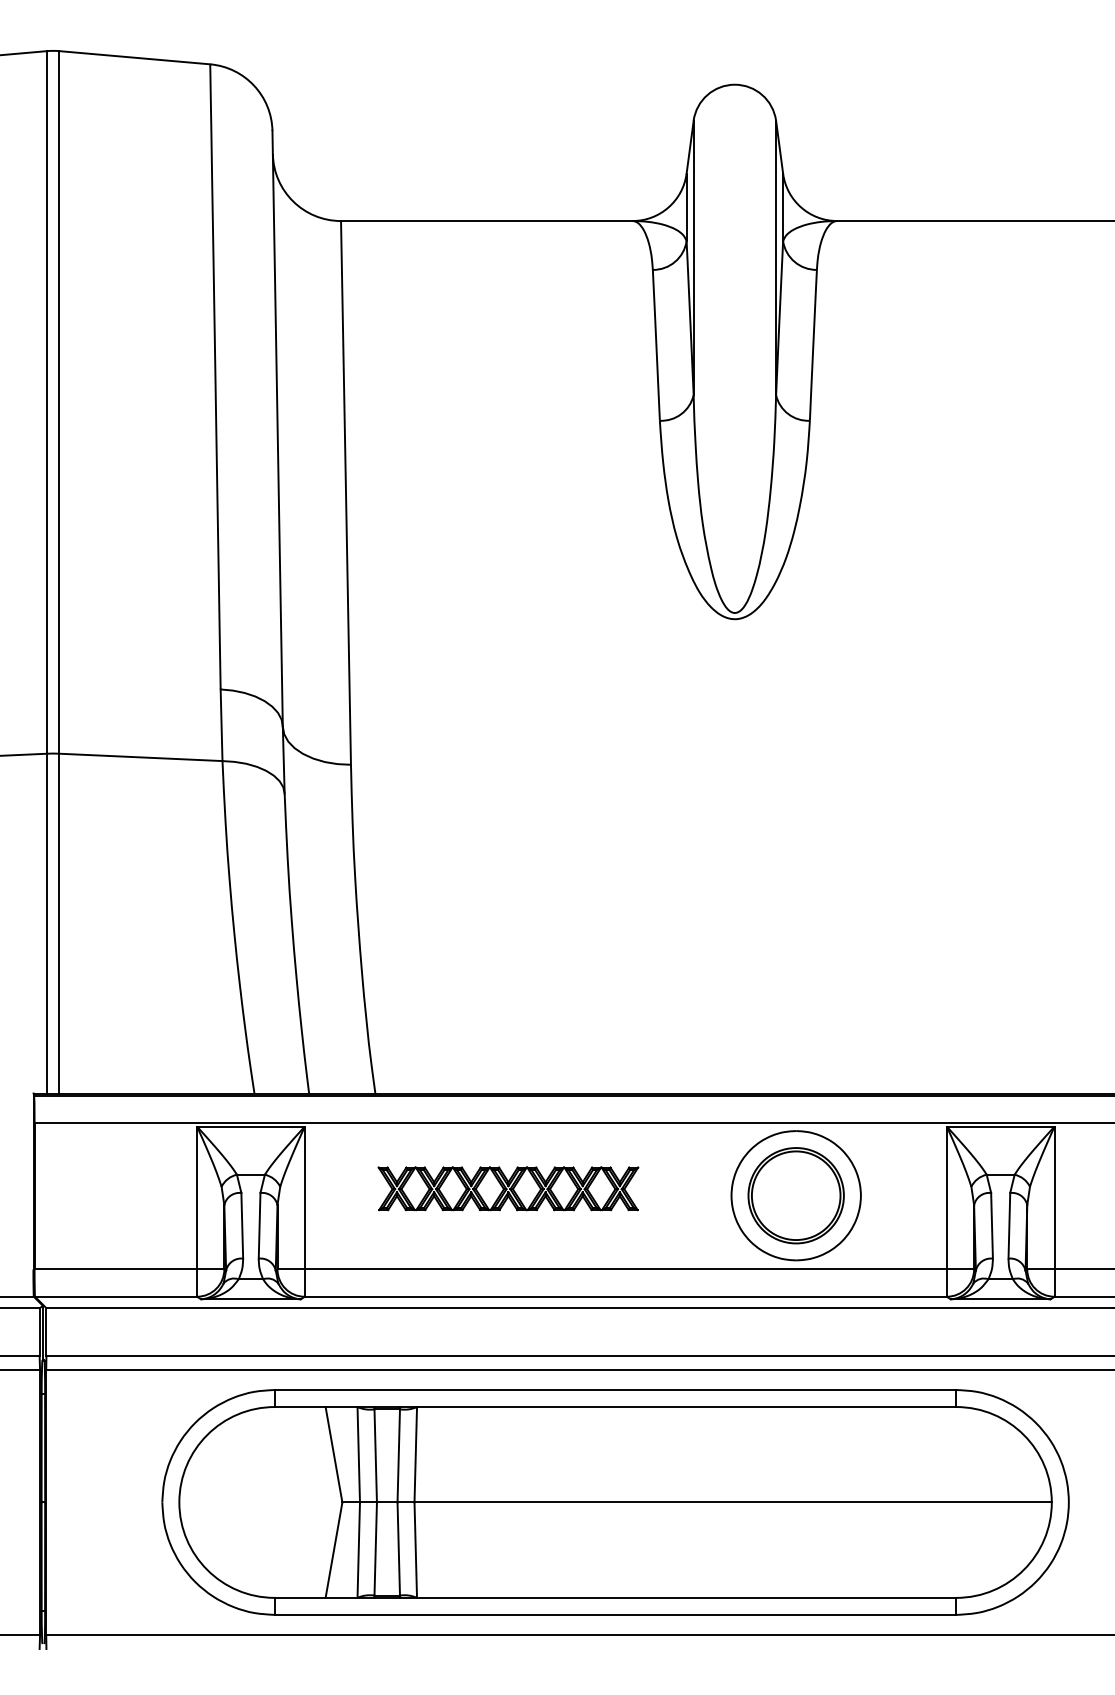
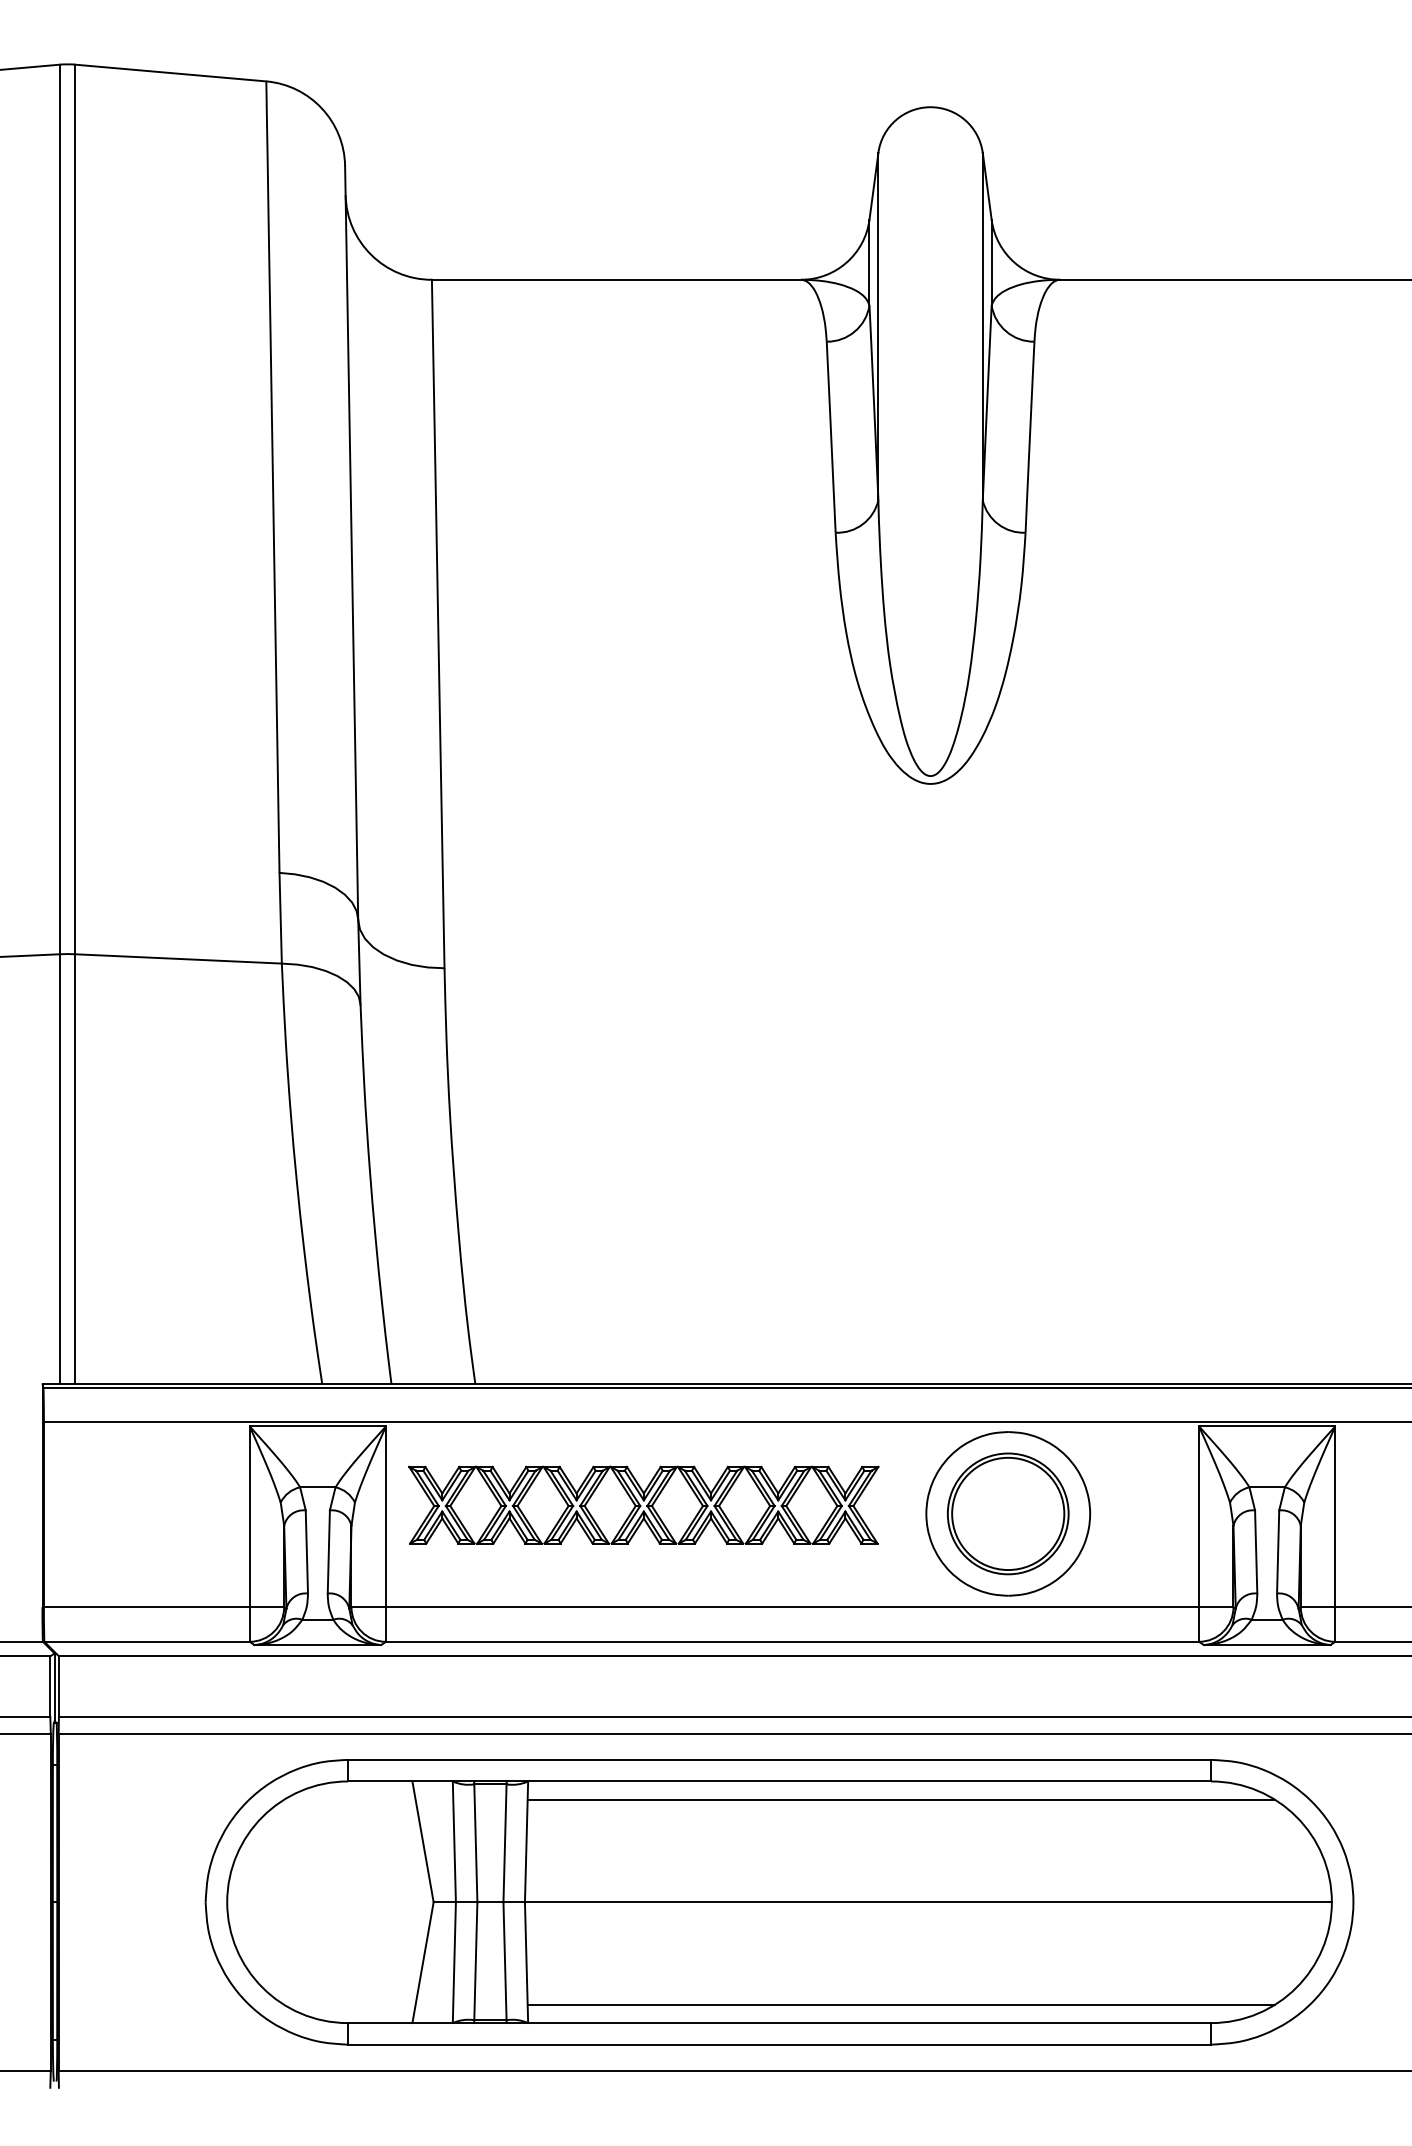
part: (508, 1188) -> (643, 1504), size x1.43
line: (711, 1421) -> (901, 1799), added
line: (711, 1583) -> (901, 2004), added

